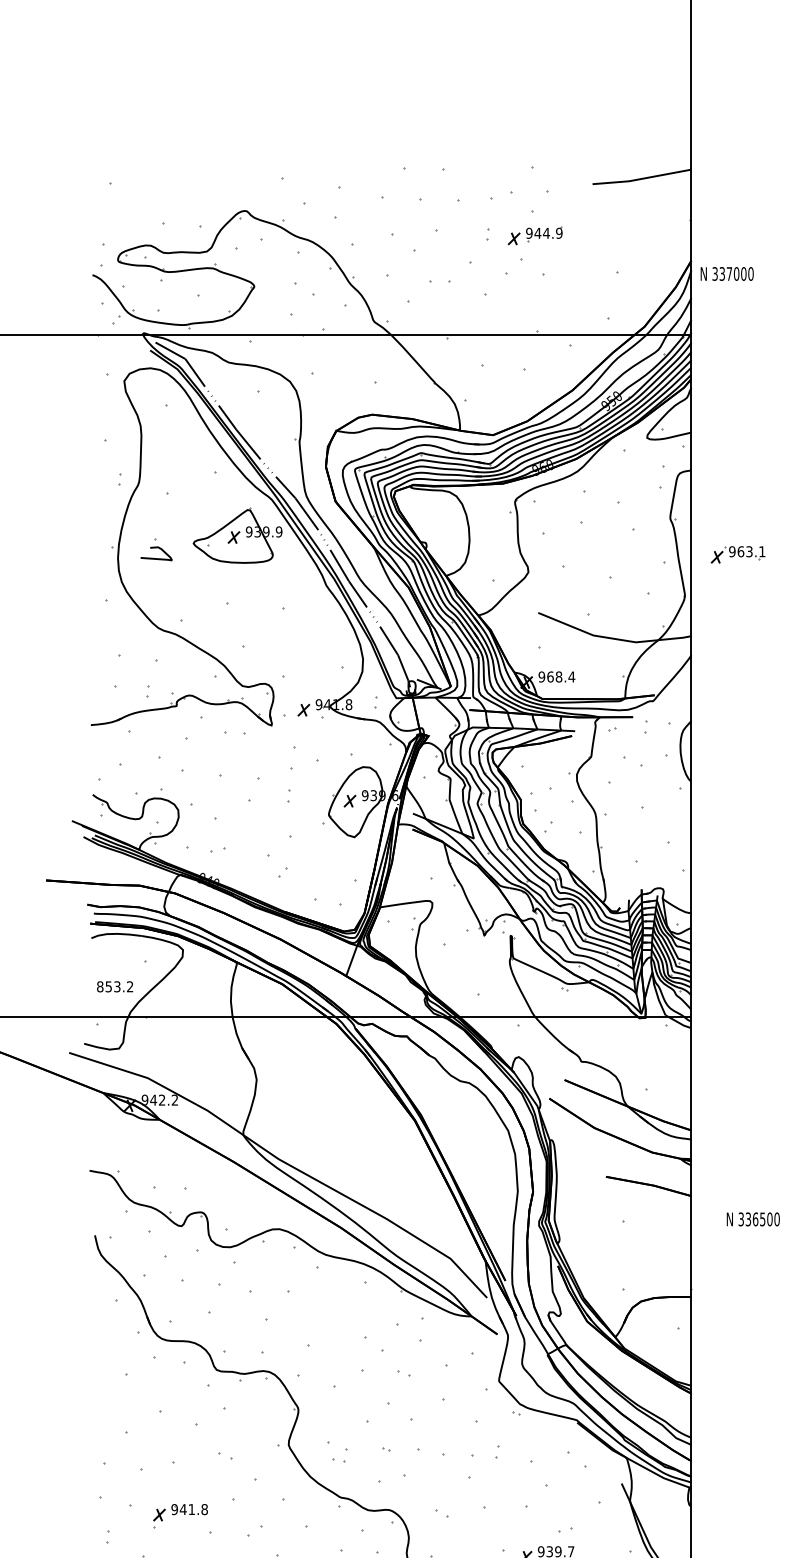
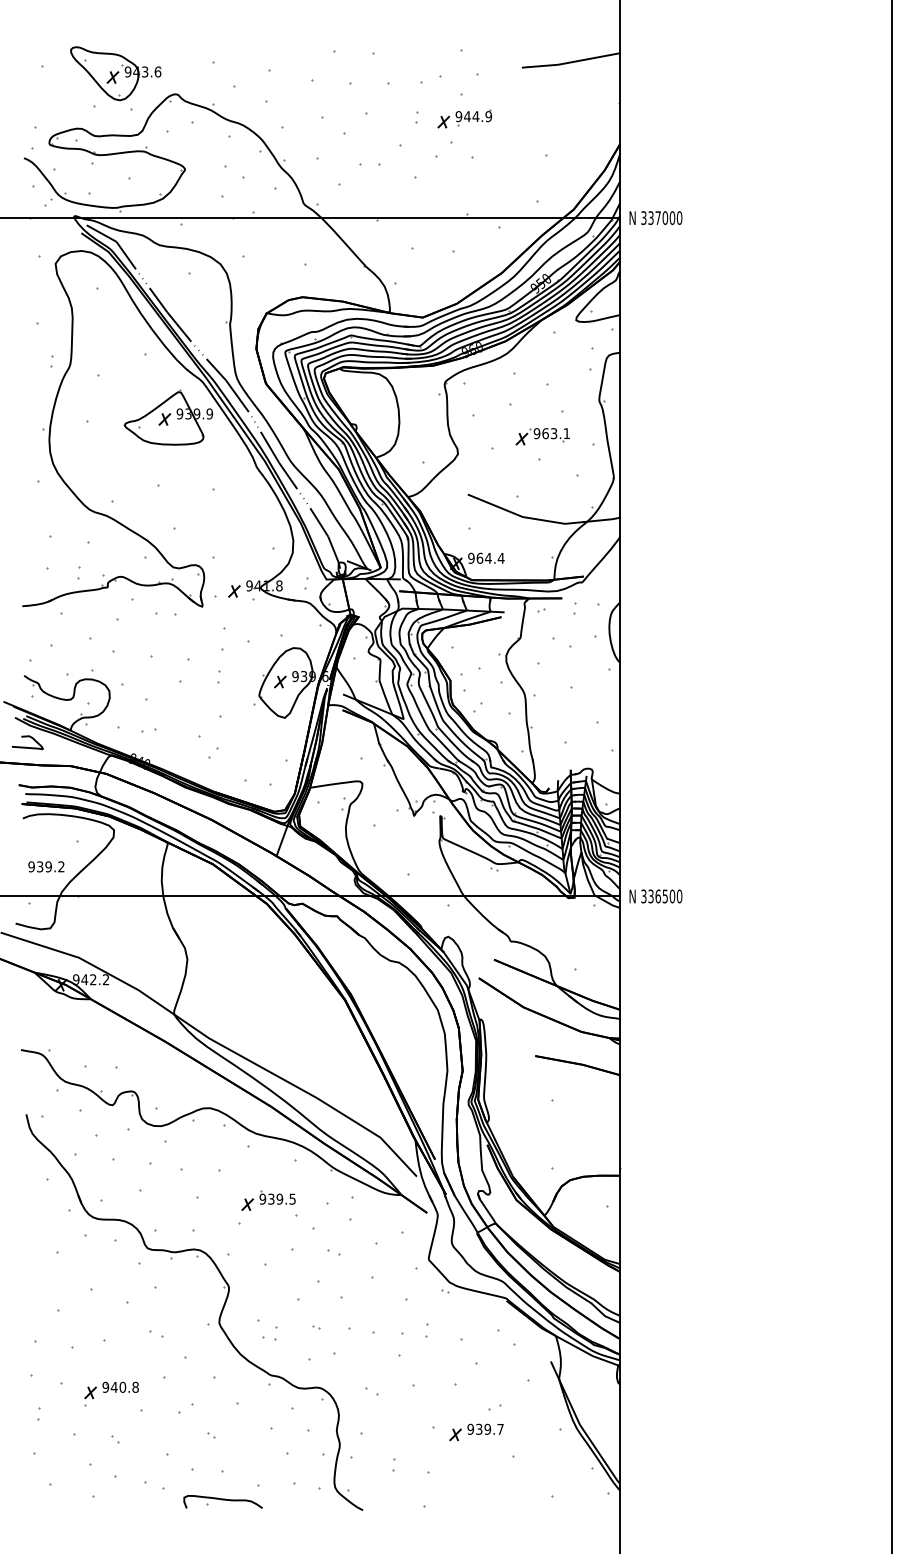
part: (184, 190) -> (115, 73), added
text: (726, 274) -> (655, 218), moved
part: (737, 554) -> (542, 436), moved
curve: (155, 557) -> (26, 746), moved
text: (558, 676) -> (487, 557), 968.4 -> 964.4
text: (108, 986) -> (39, 866), 853.2 -> 939.2
text: (752, 1219) -> (655, 896), moved
part: (338, 1321) -> (268, 1200), added
text: (191, 1508) -> (122, 1386), 941.8 -> 940.8

